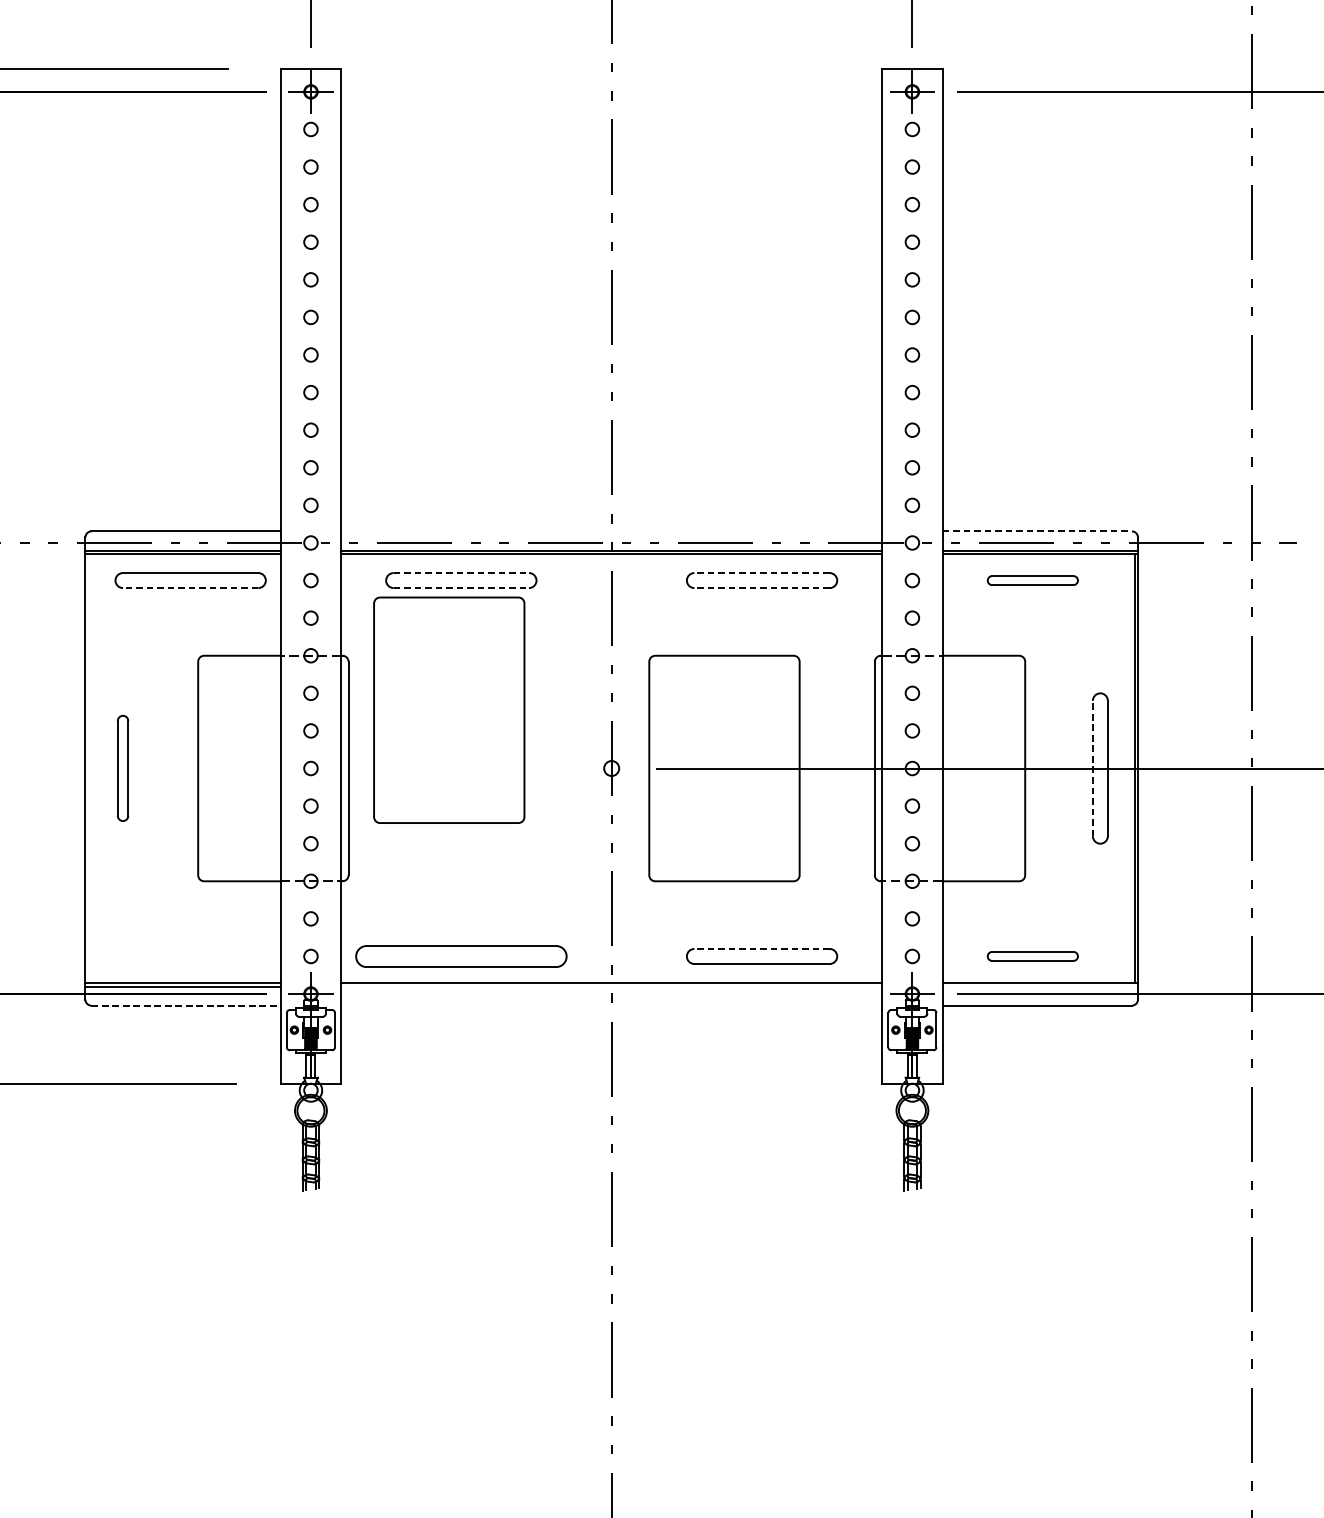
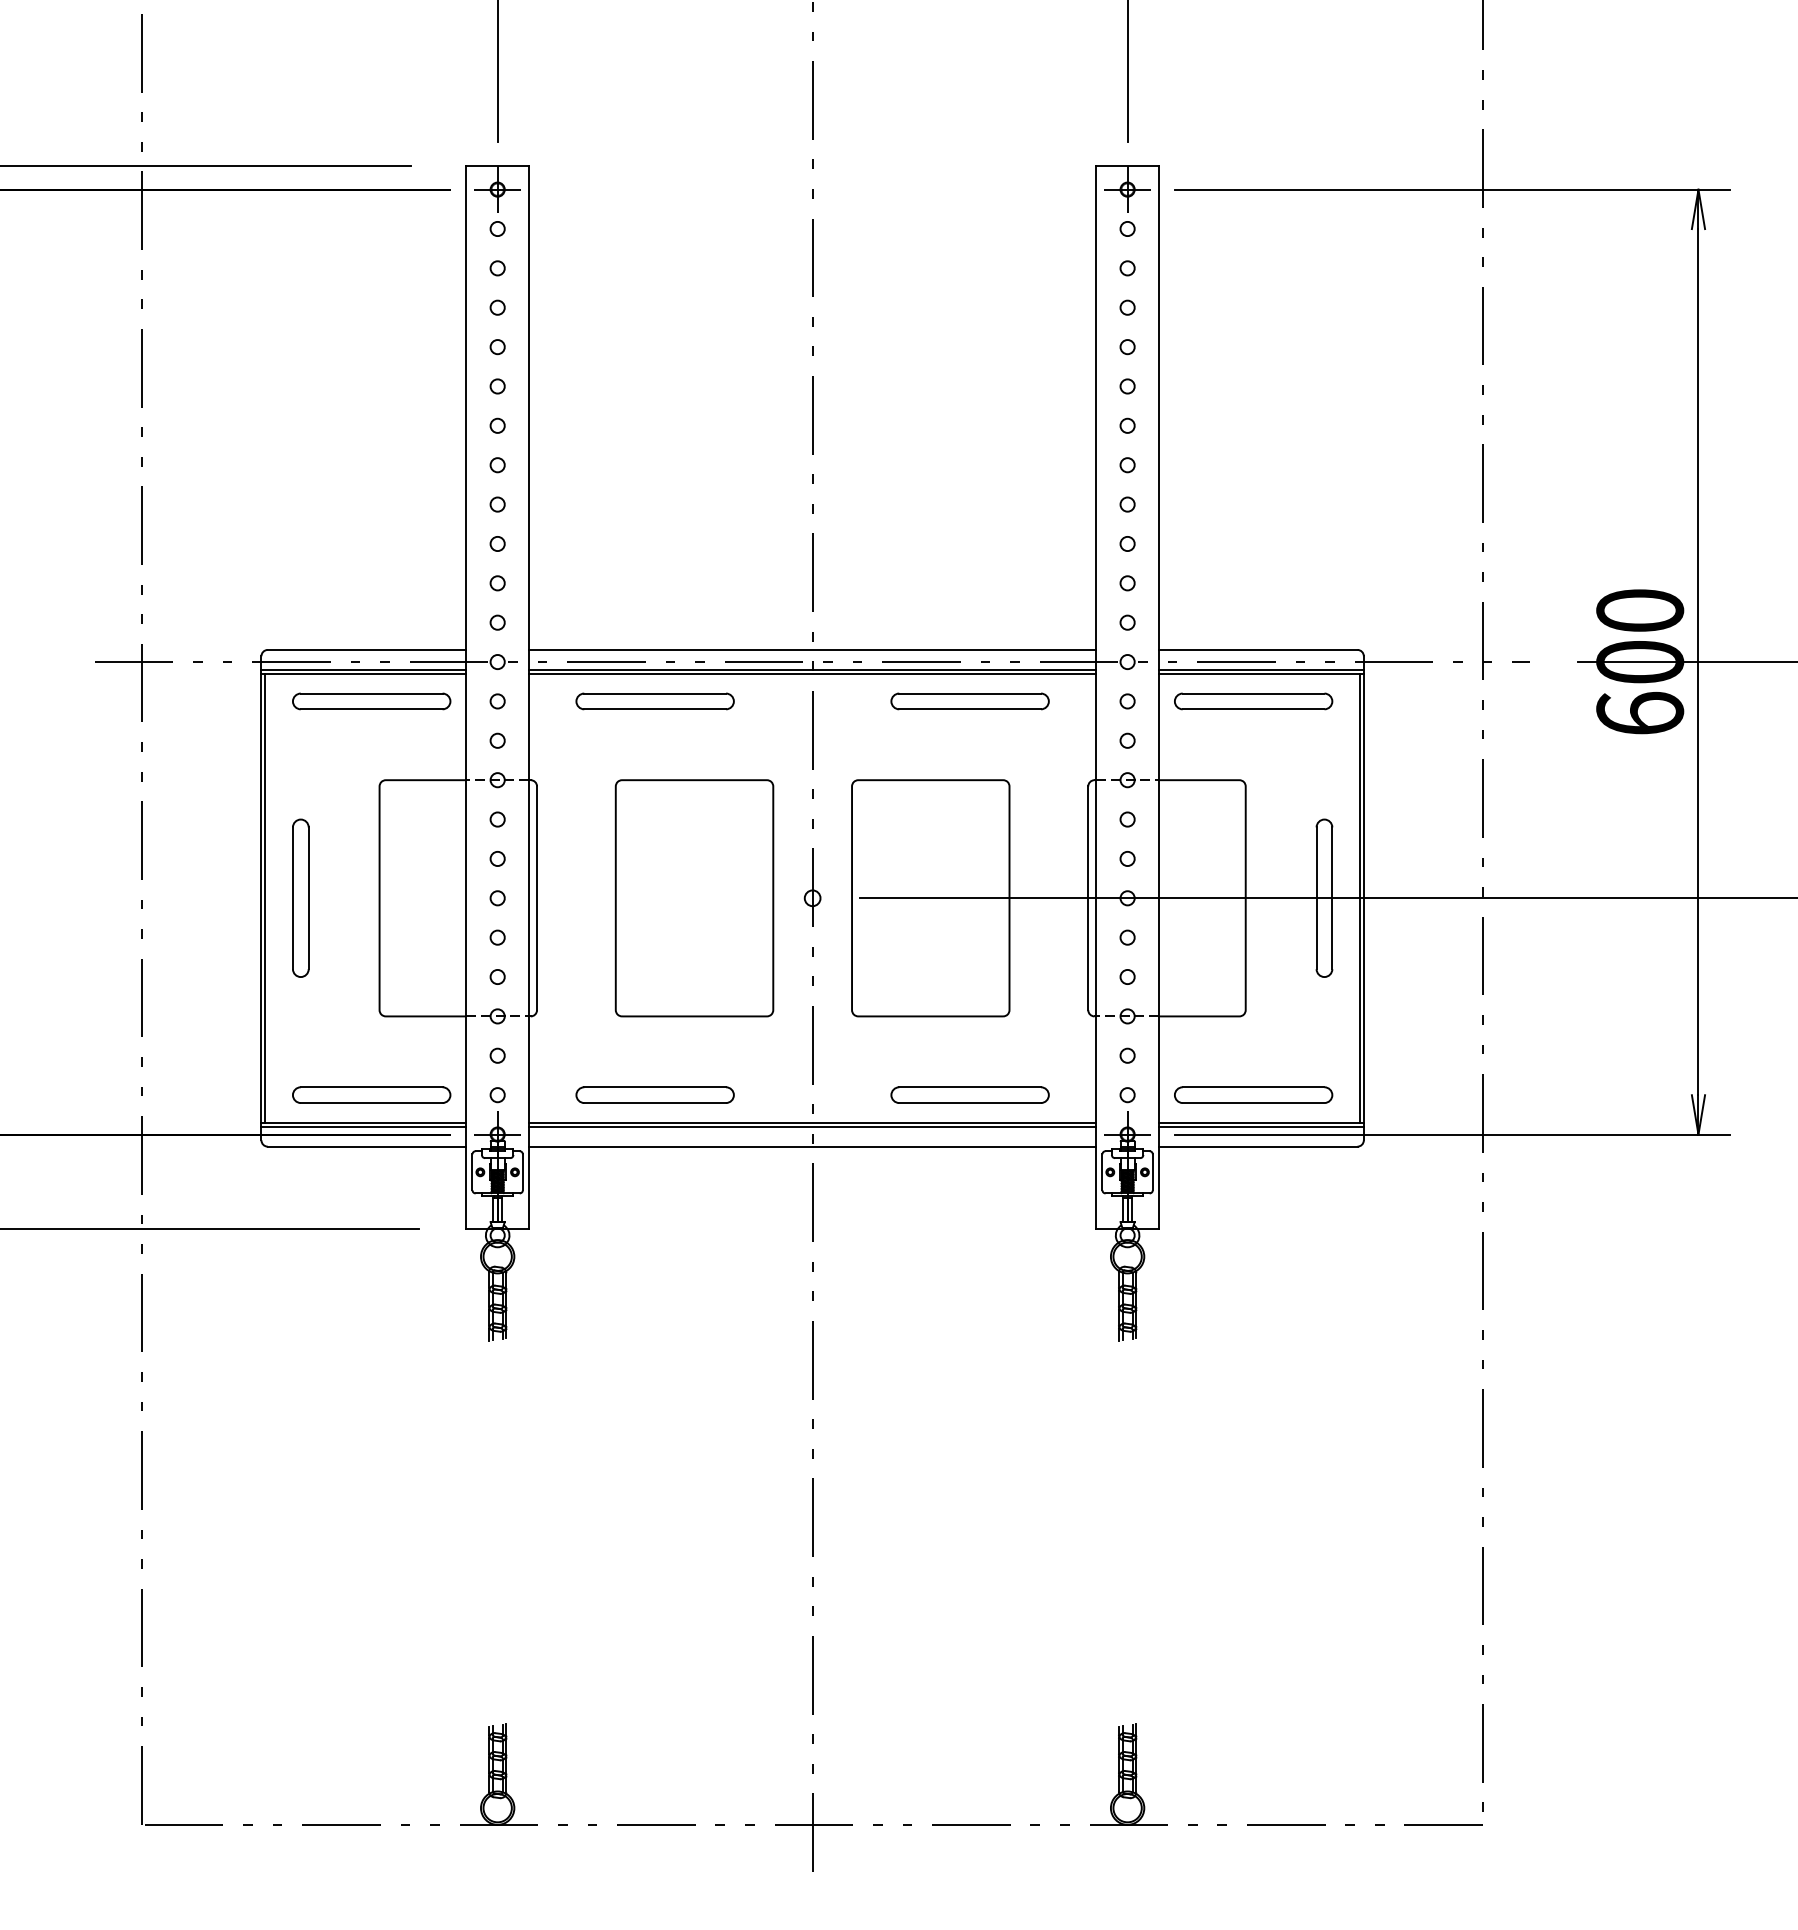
line: (611, 530) -> (812, 649), added
line: (1037, 530) -> (1258, 649), dashed -> solid
line: (461, 572) -> (655, 693), dashed -> solid
line: (762, 572) -> (970, 693), dashed -> solid
part: (1032, 580) -> (1253, 701), size x1.67
line: (190, 588) -> (371, 709), dashed -> solid
line: (461, 588) -> (655, 709), dashed -> solid
line: (762, 588) -> (970, 709), dashed -> solid
part: (449, 710) -> (694, 898), moved
part: (122, 767) -> (300, 897), size x1.43
line: (89, 768) -> (265, 898), added
line: (1092, 768) -> (1316, 898), dashed -> solid
line: (762, 949) -> (970, 1087), dashed -> solid
part: (190, 955) -> (371, 1094), added
part: (460, 955) -> (654, 1094), size x0.71
part: (1032, 955) -> (1253, 1094), size x1.67
line: (611, 986) -> (812, 1126), added
line: (1040, 986) -> (1261, 1126), added
line: (186, 1005) -> (367, 1146), dashed -> solid
line: (611, 1005) -> (812, 1146), added

